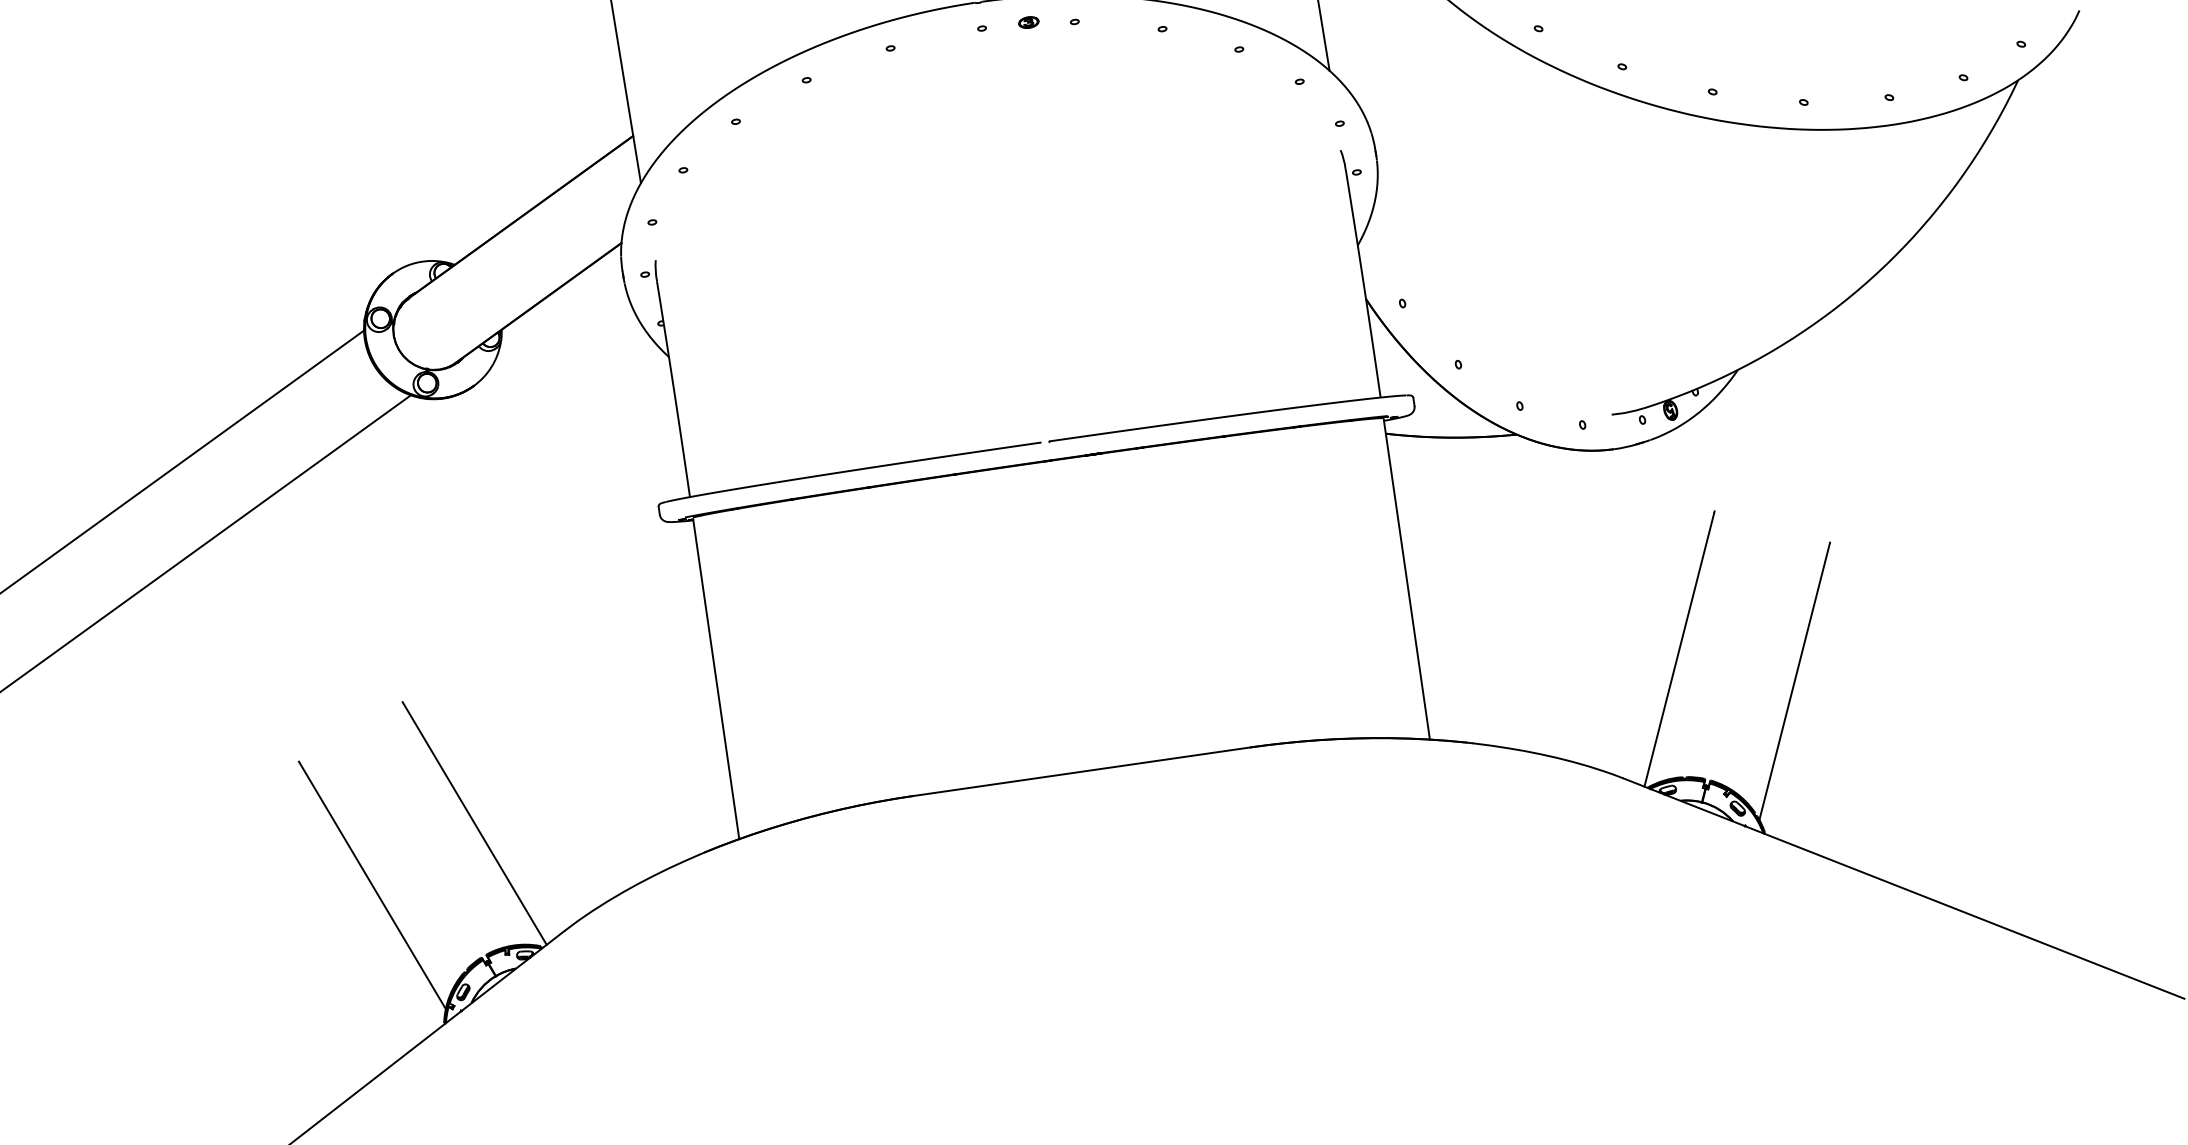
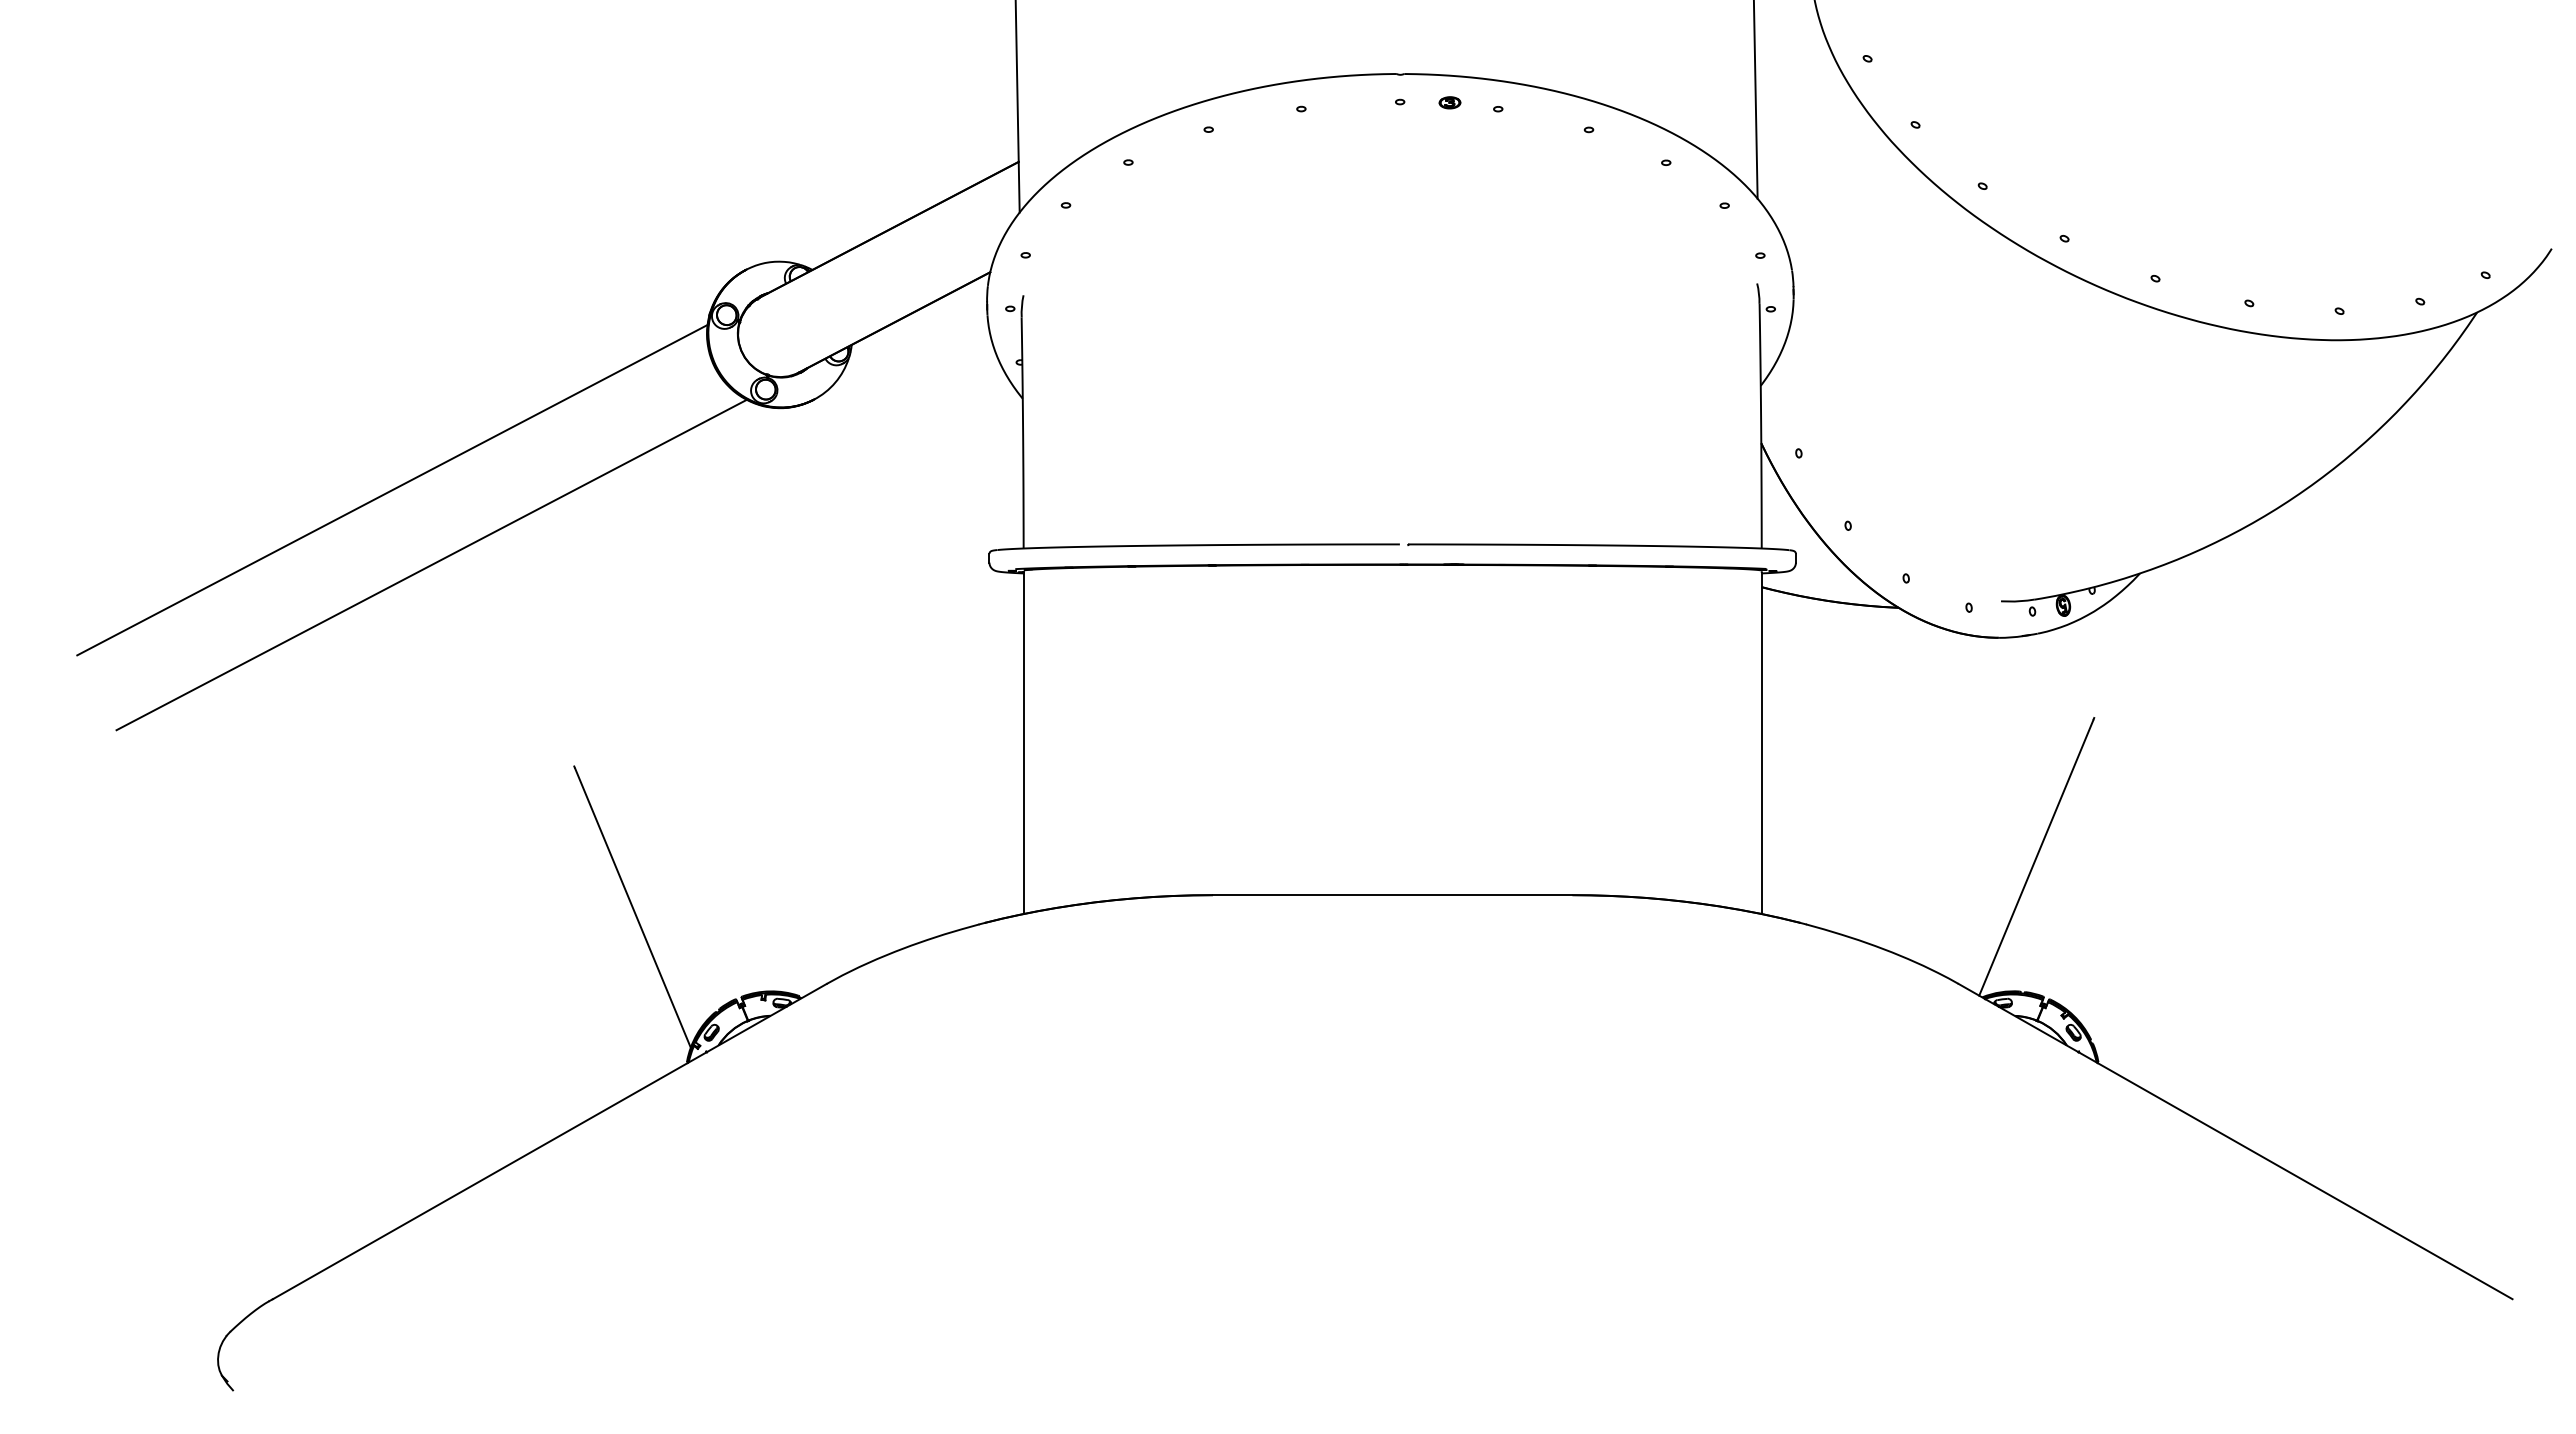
line: (1794, 680) -> (2152, 907), removed
line: (474, 823) -> (748, 857), removed

